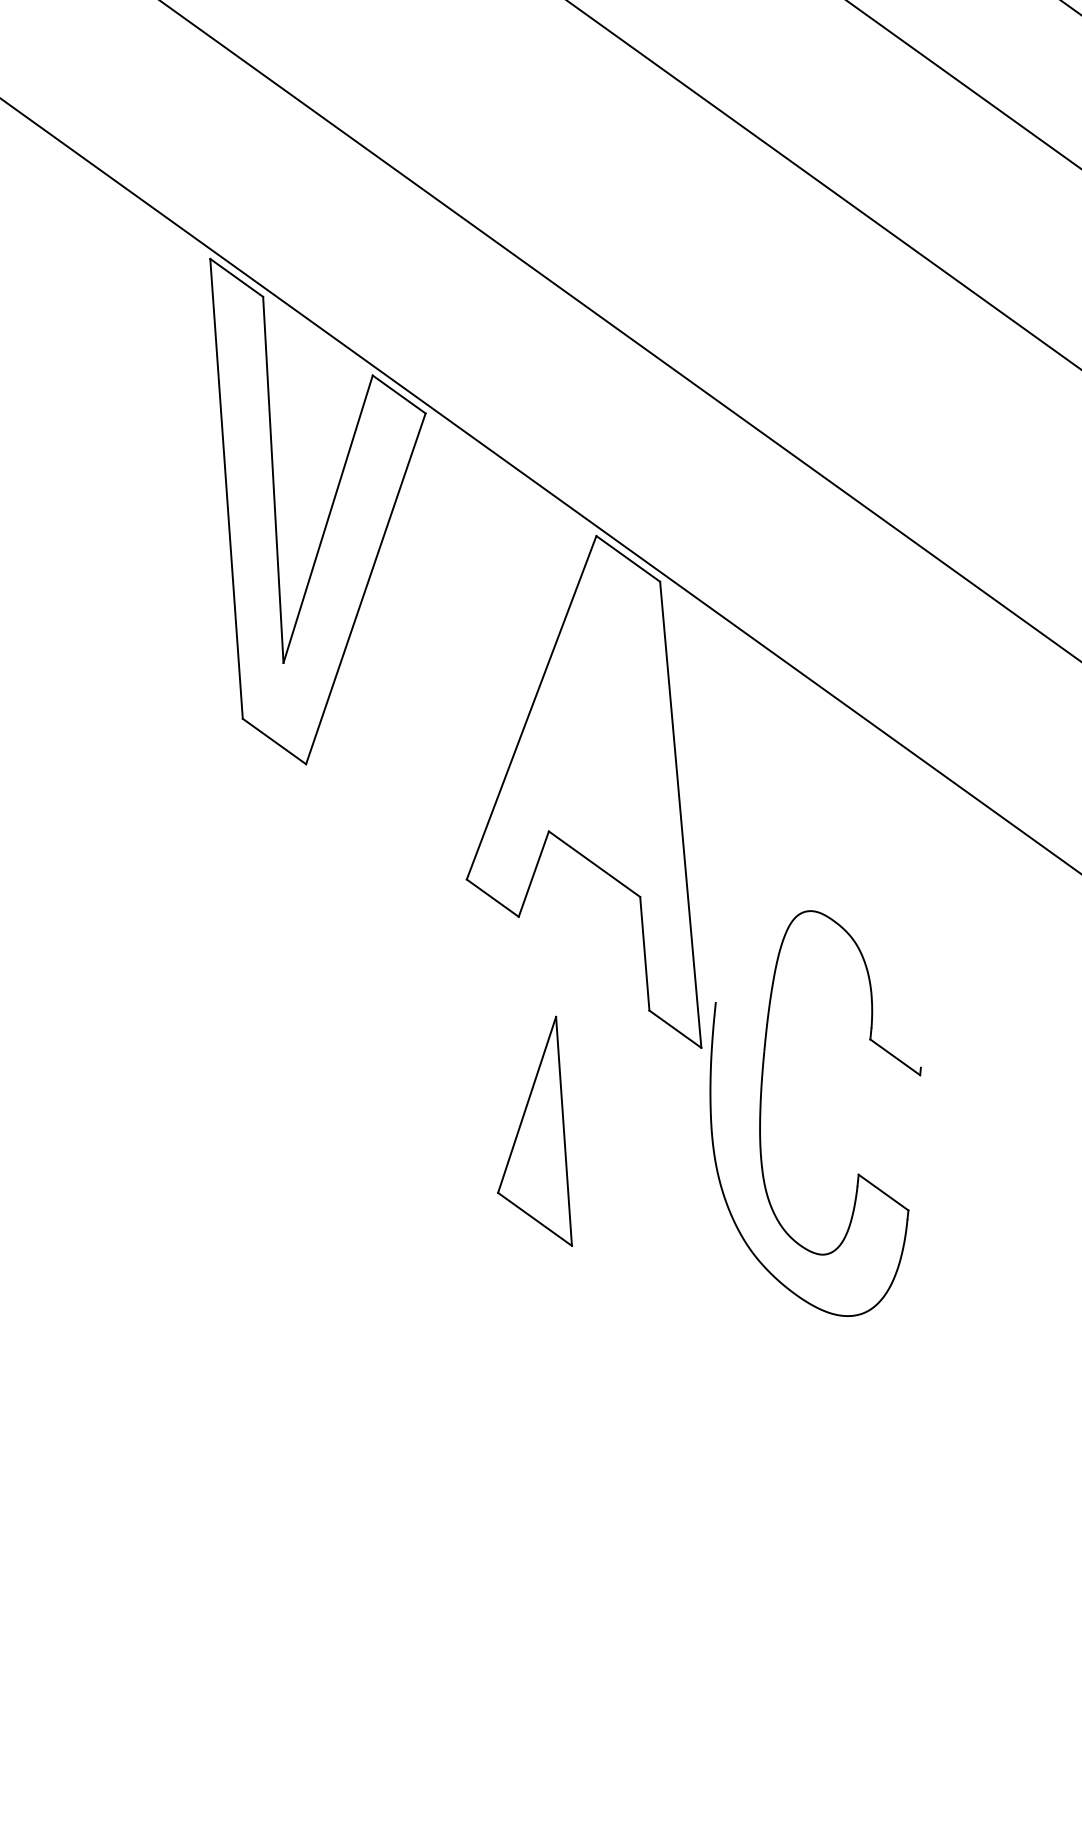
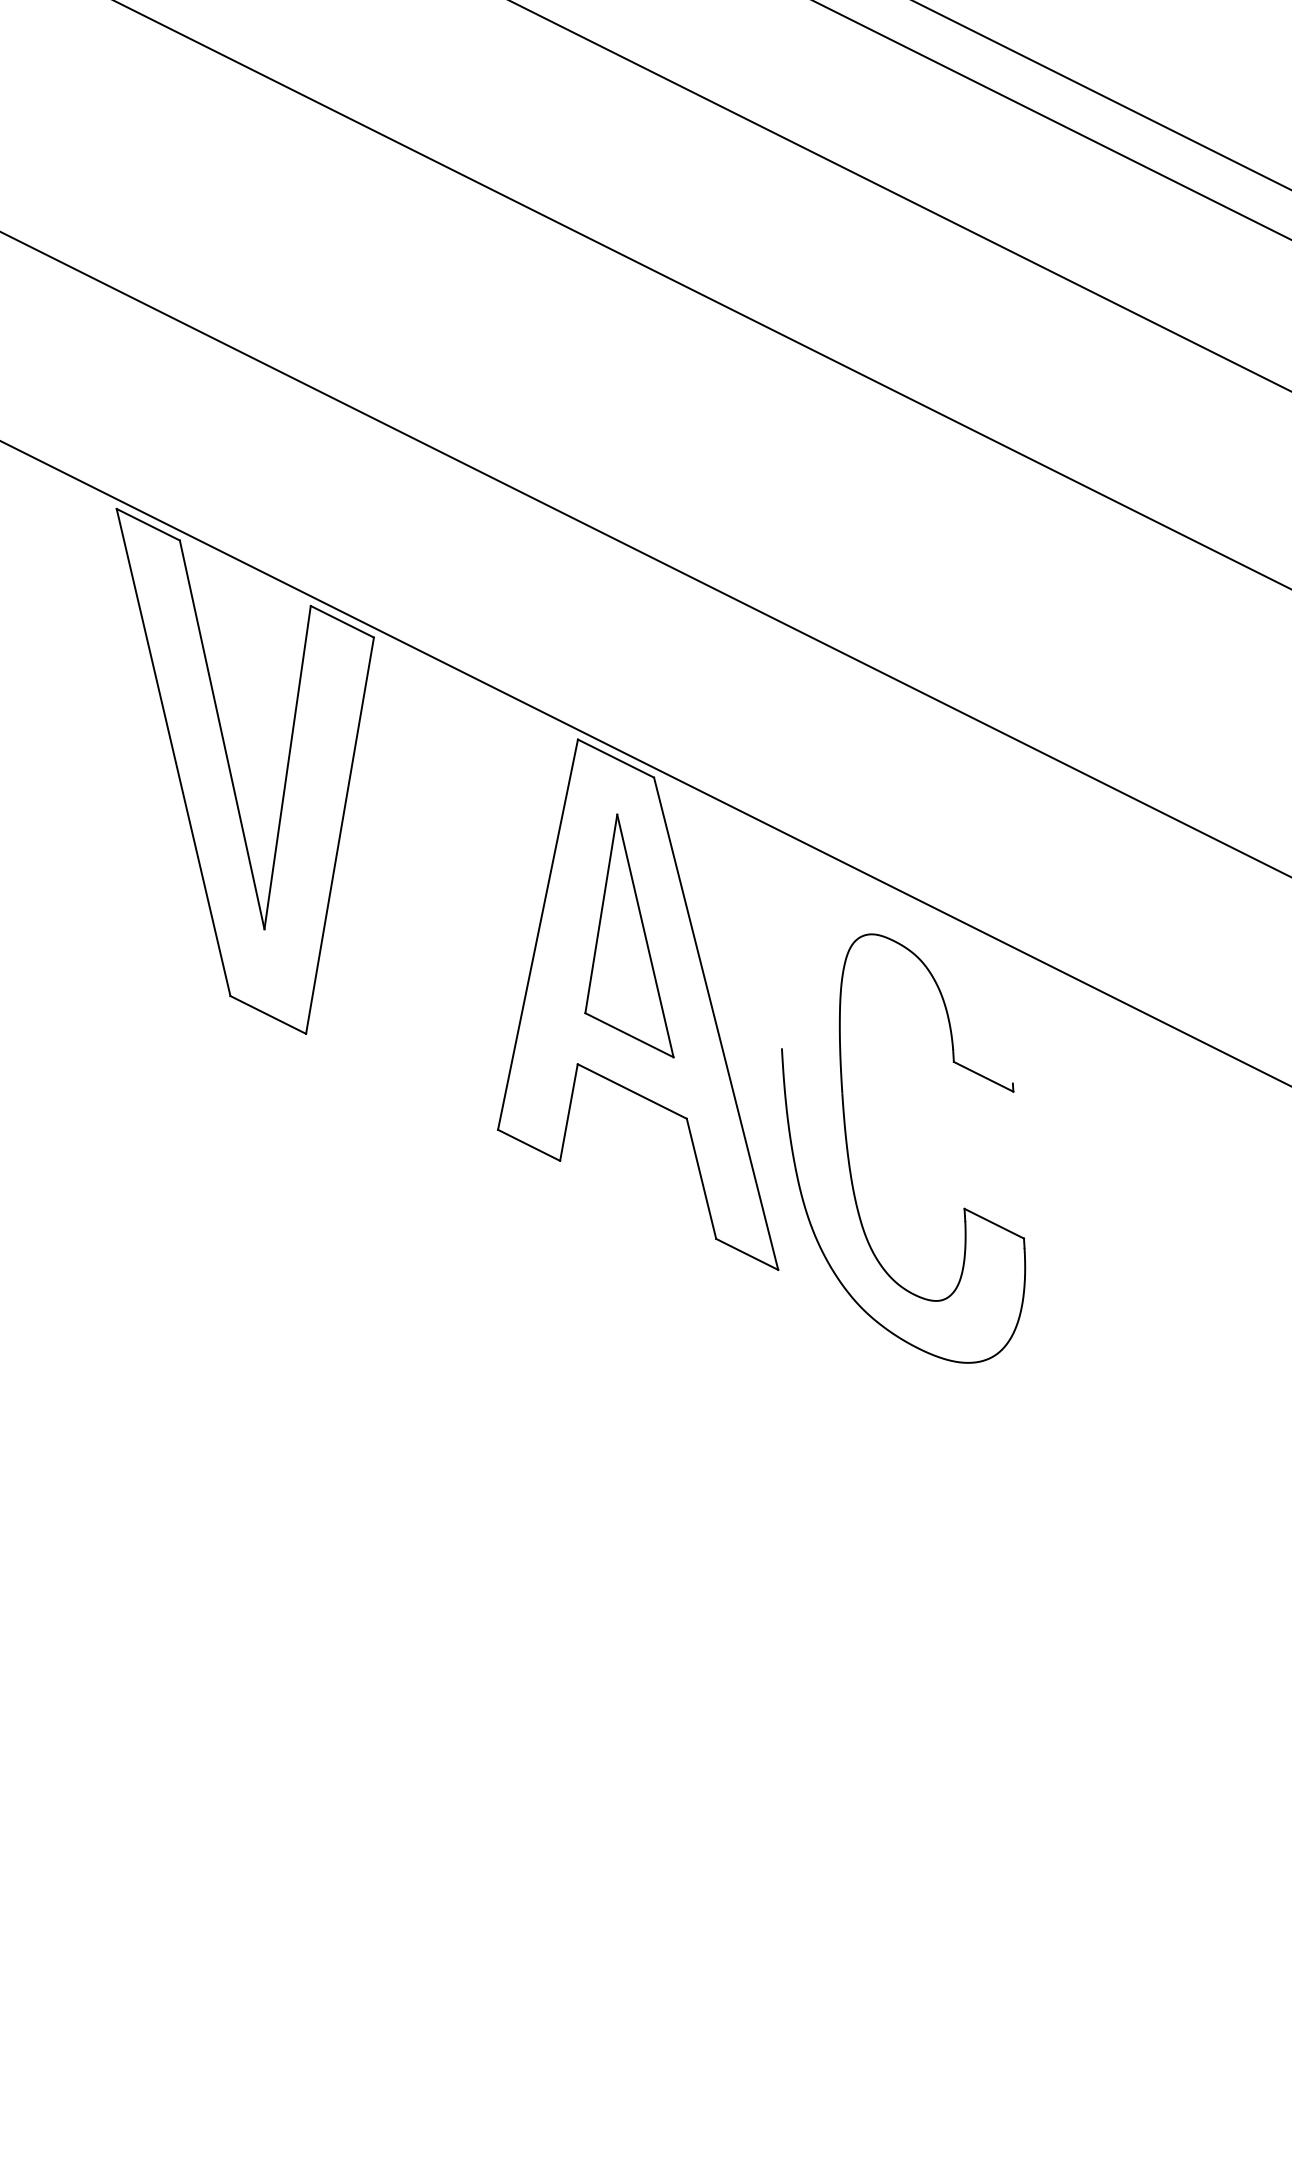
part: (761, 1110) -> (849, 1156), moved
part: (549, 1128) -> (629, 935), moved

